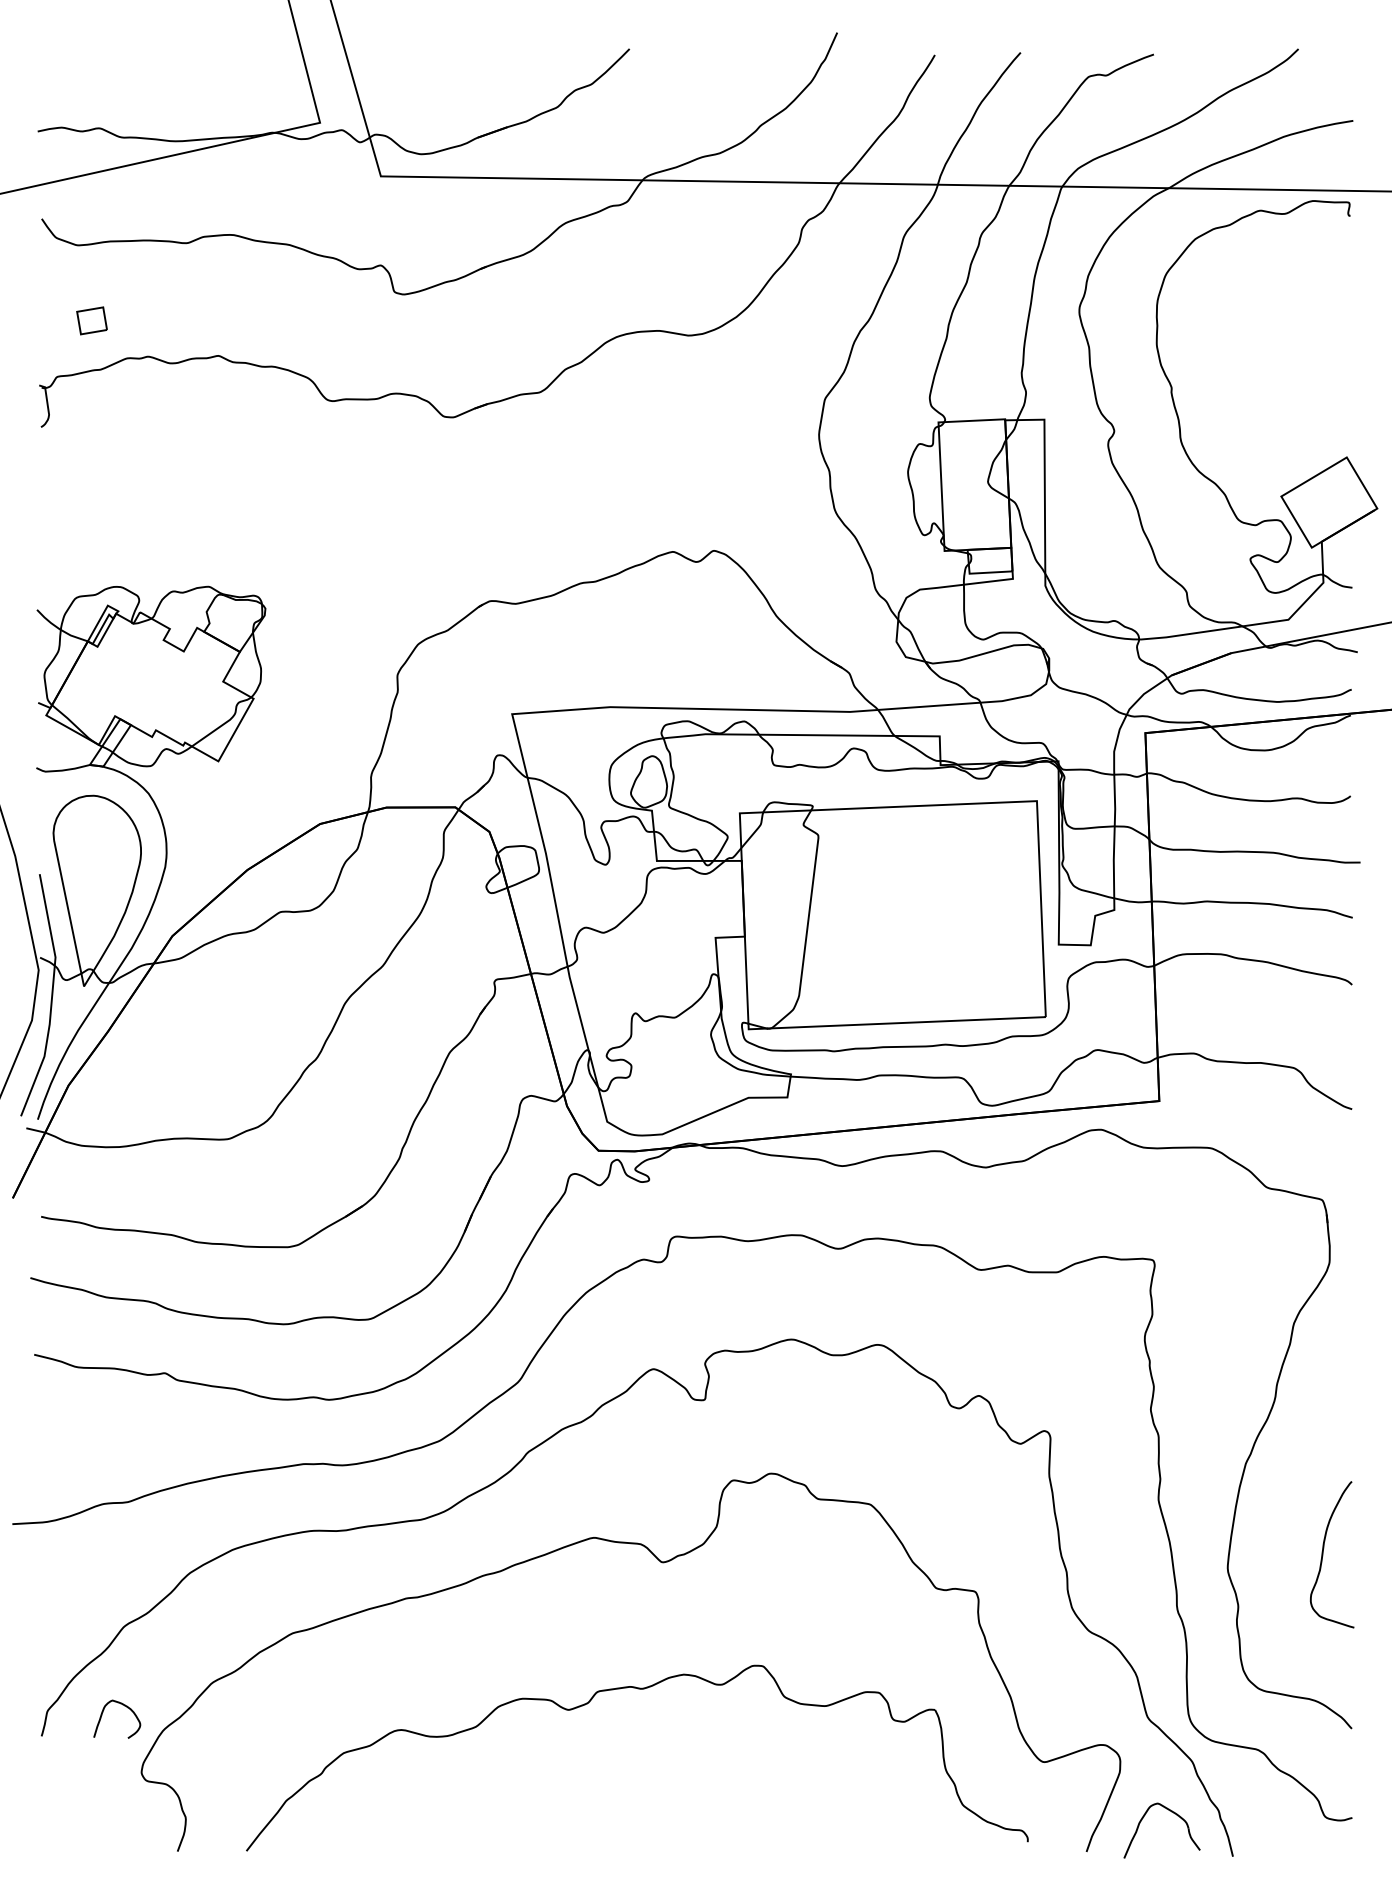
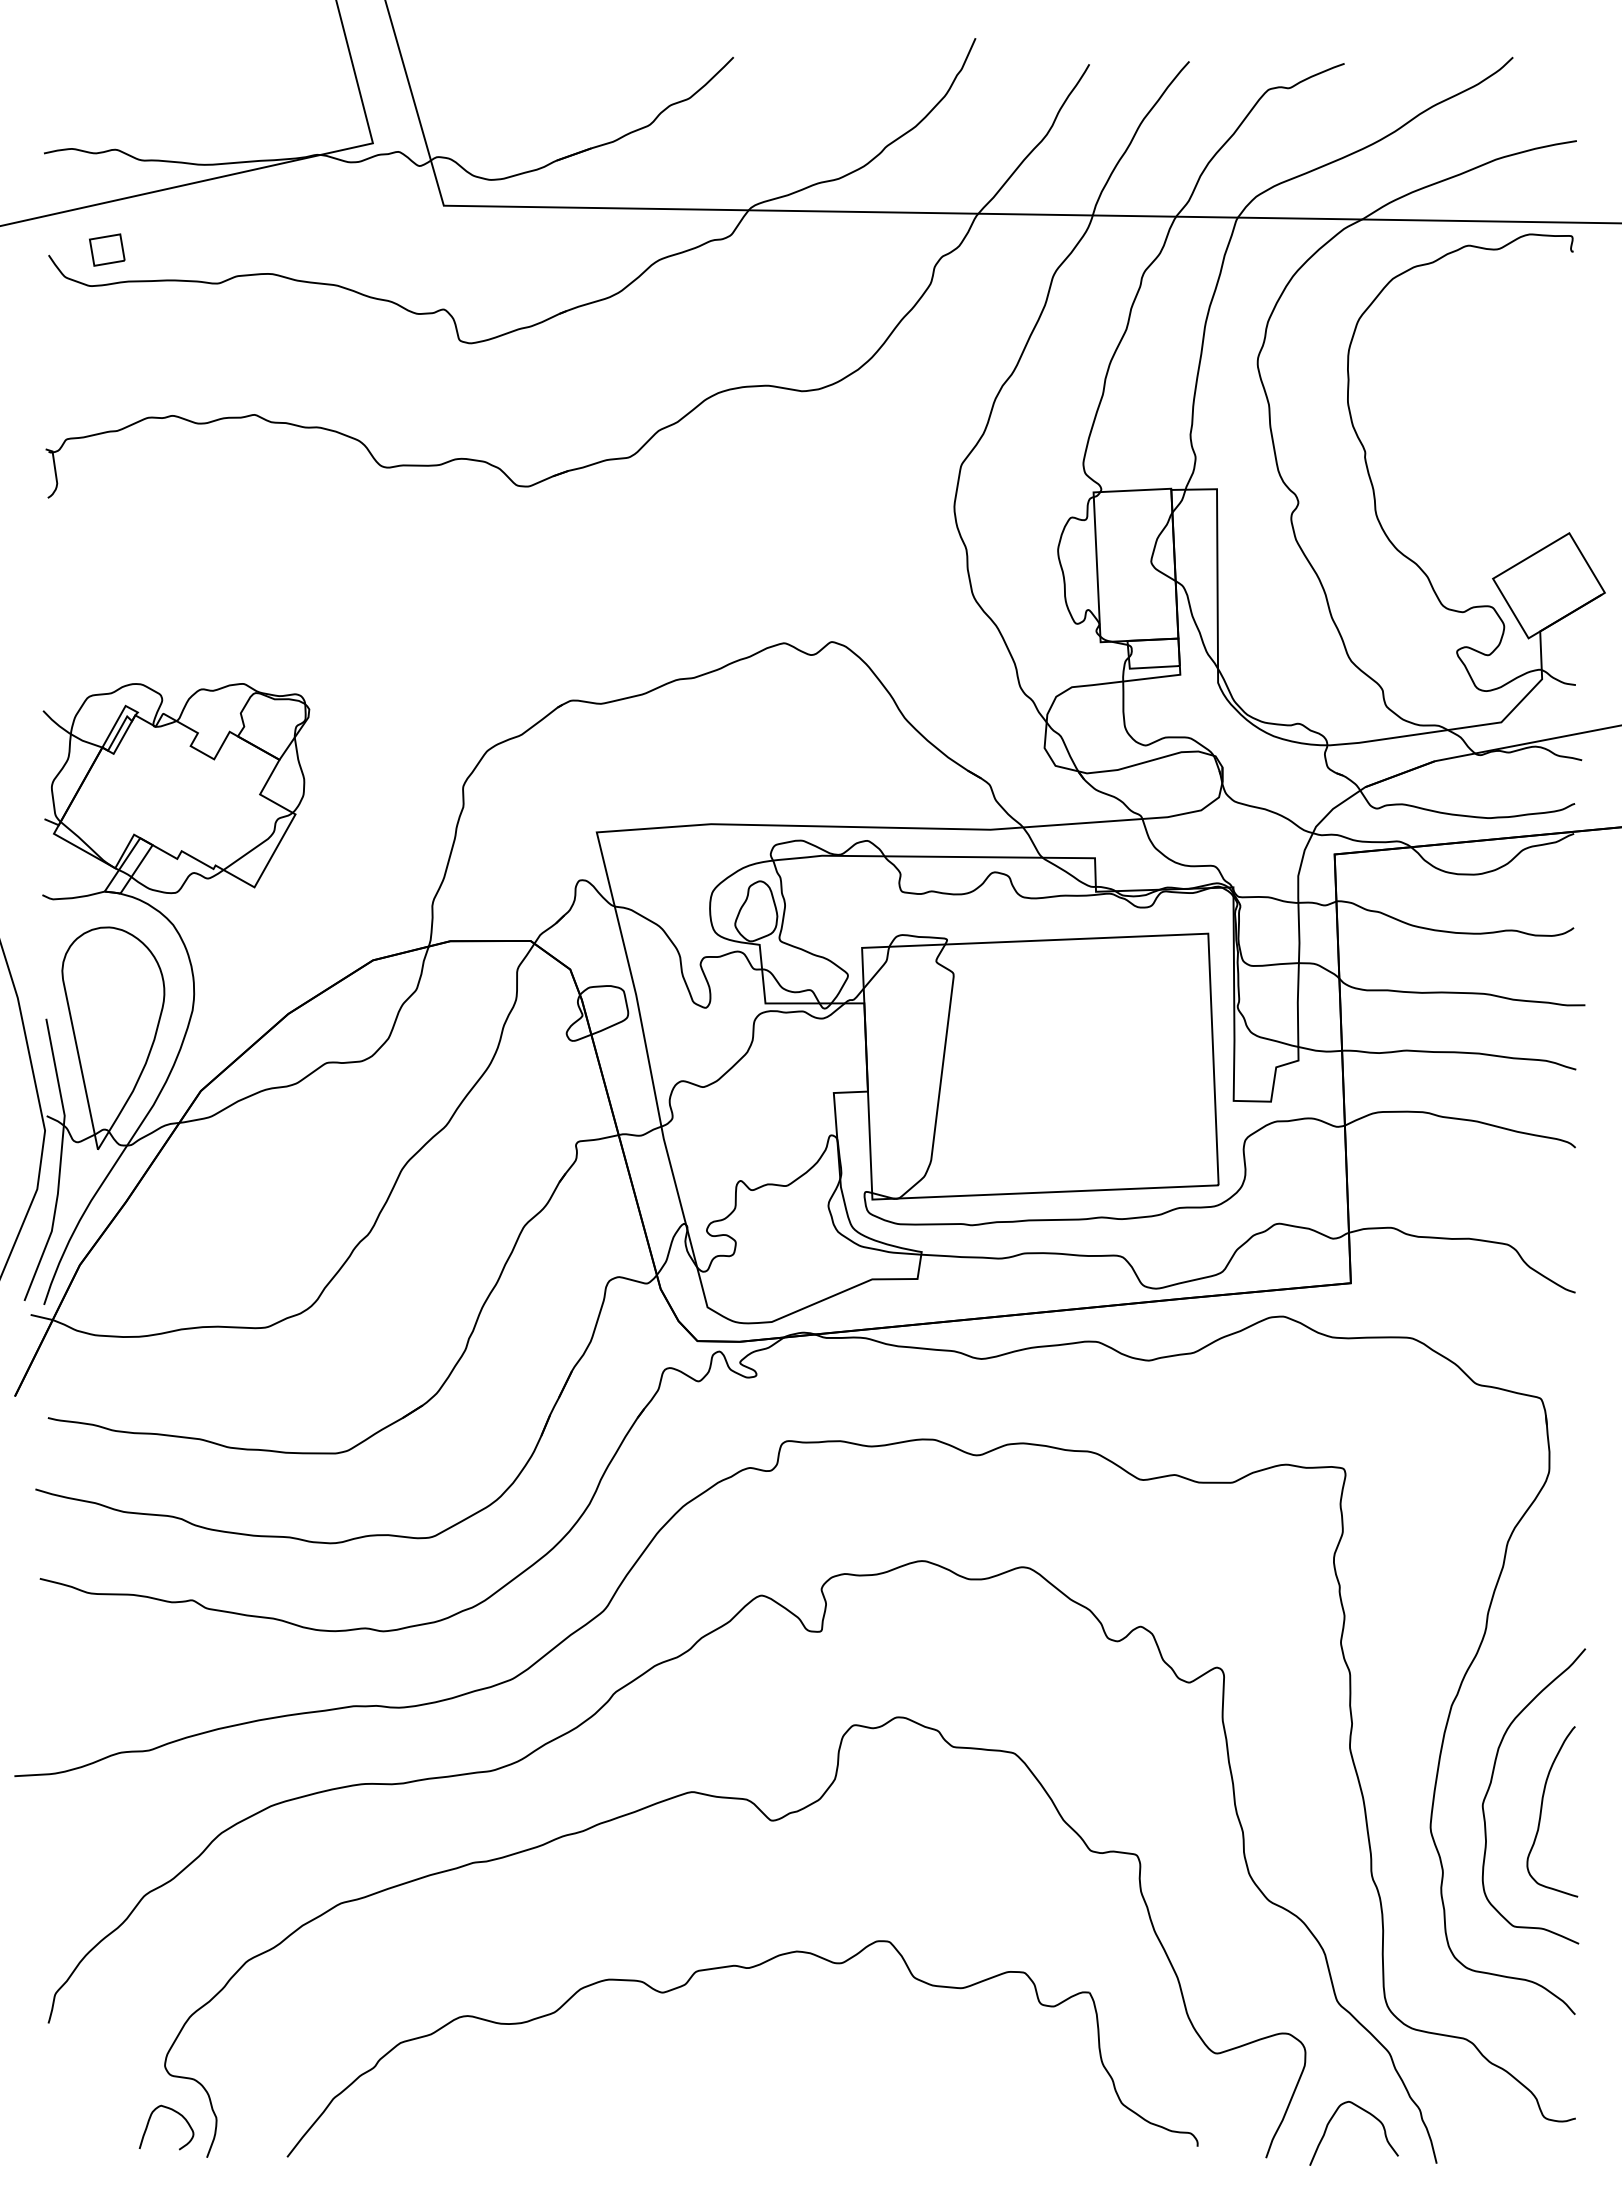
part: (92, 320) -> (107, 249), moved
curve: (1280, 1531) -> (1491, 1784), added
curve: (123, 1705) -> (173, 2111), moved

